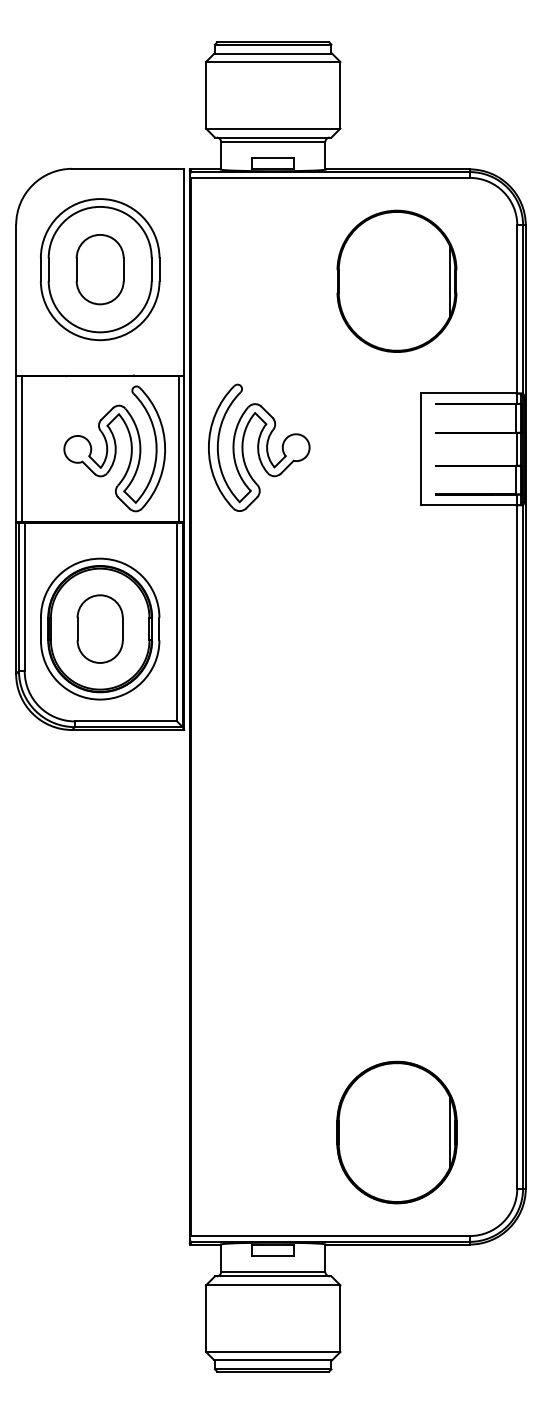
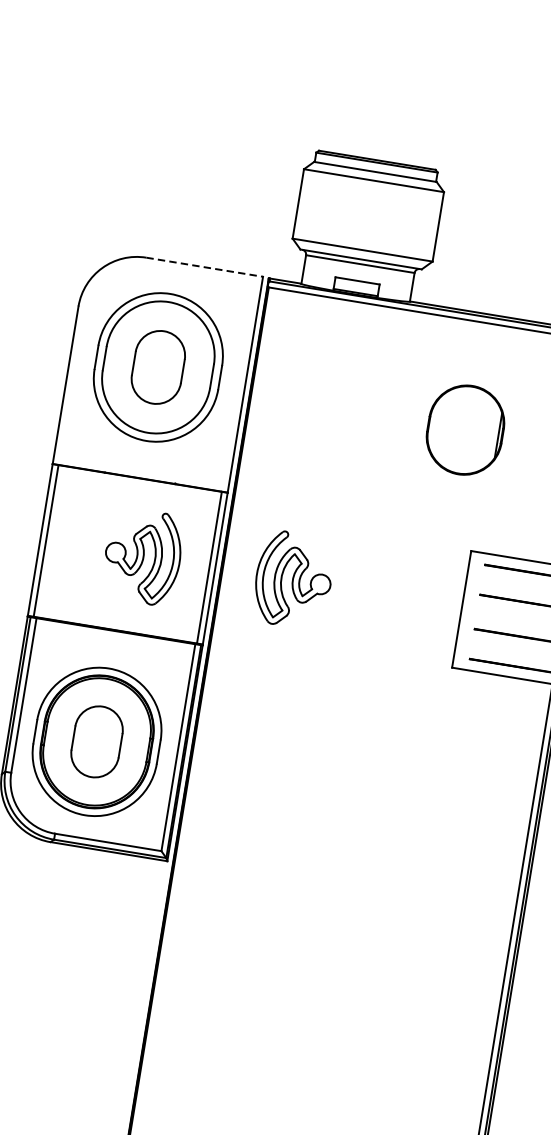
line: (128, 168) -> (205, 266), solid -> dashed
part: (396, 280) -> (465, 429), size x0.6
part: (259, 447) -> (293, 579), size x0.7
part: (114, 448) -> (142, 556), size x0.7

